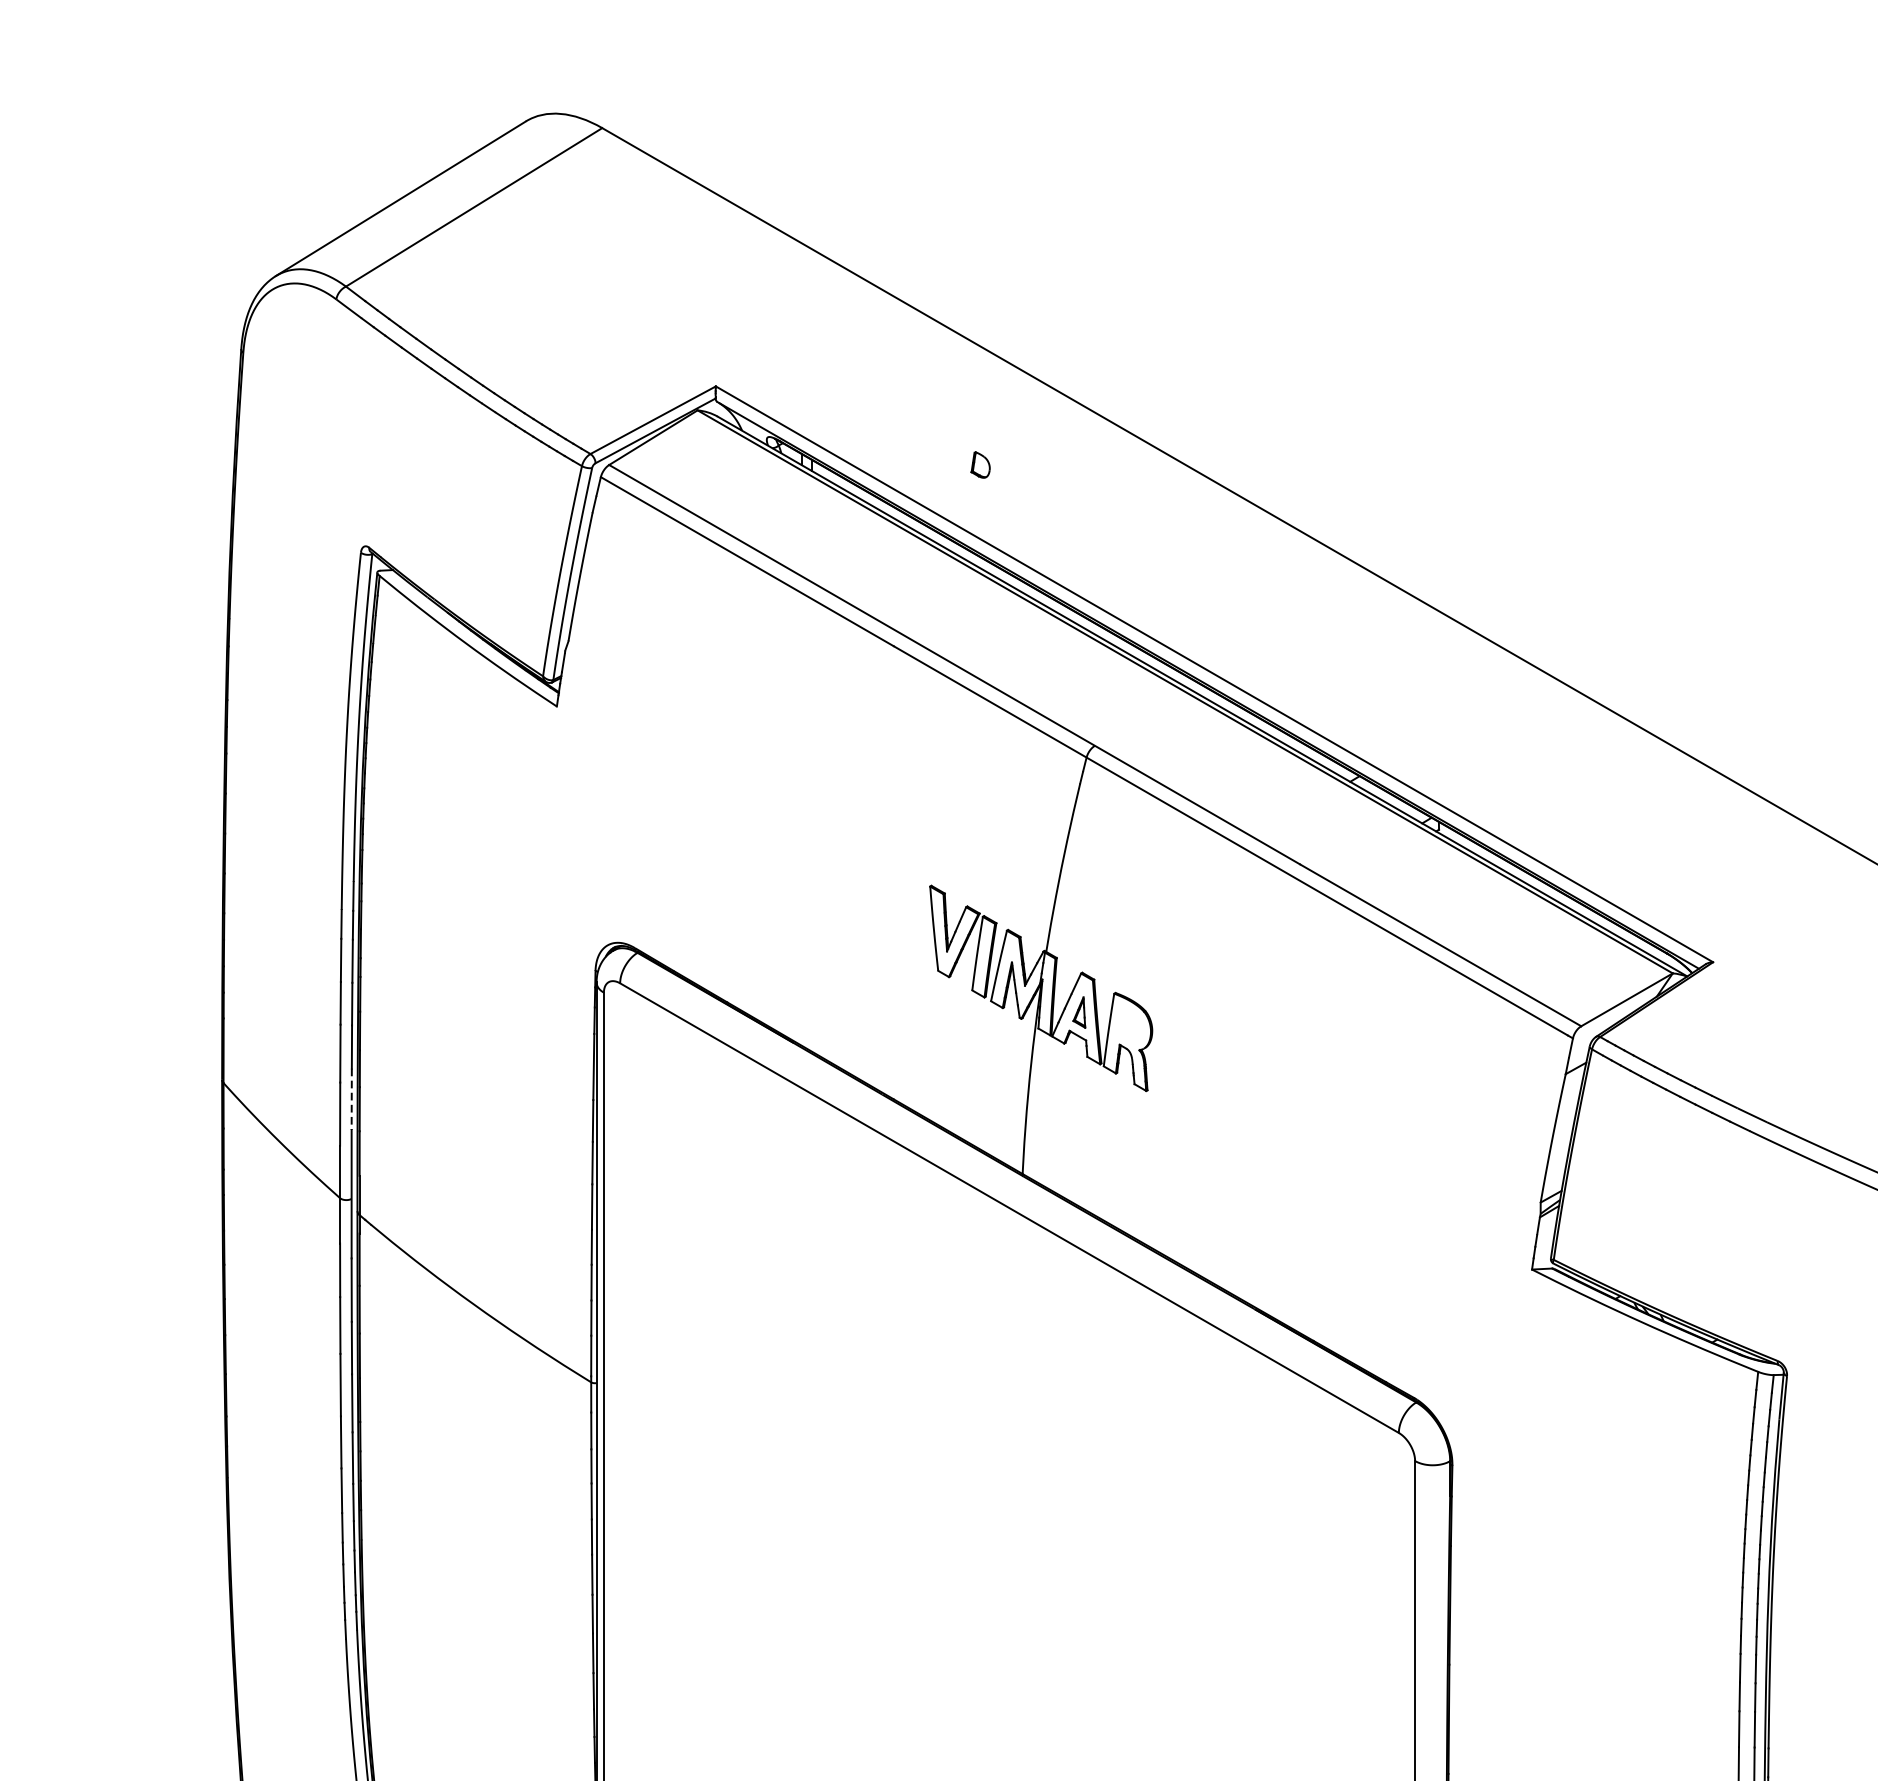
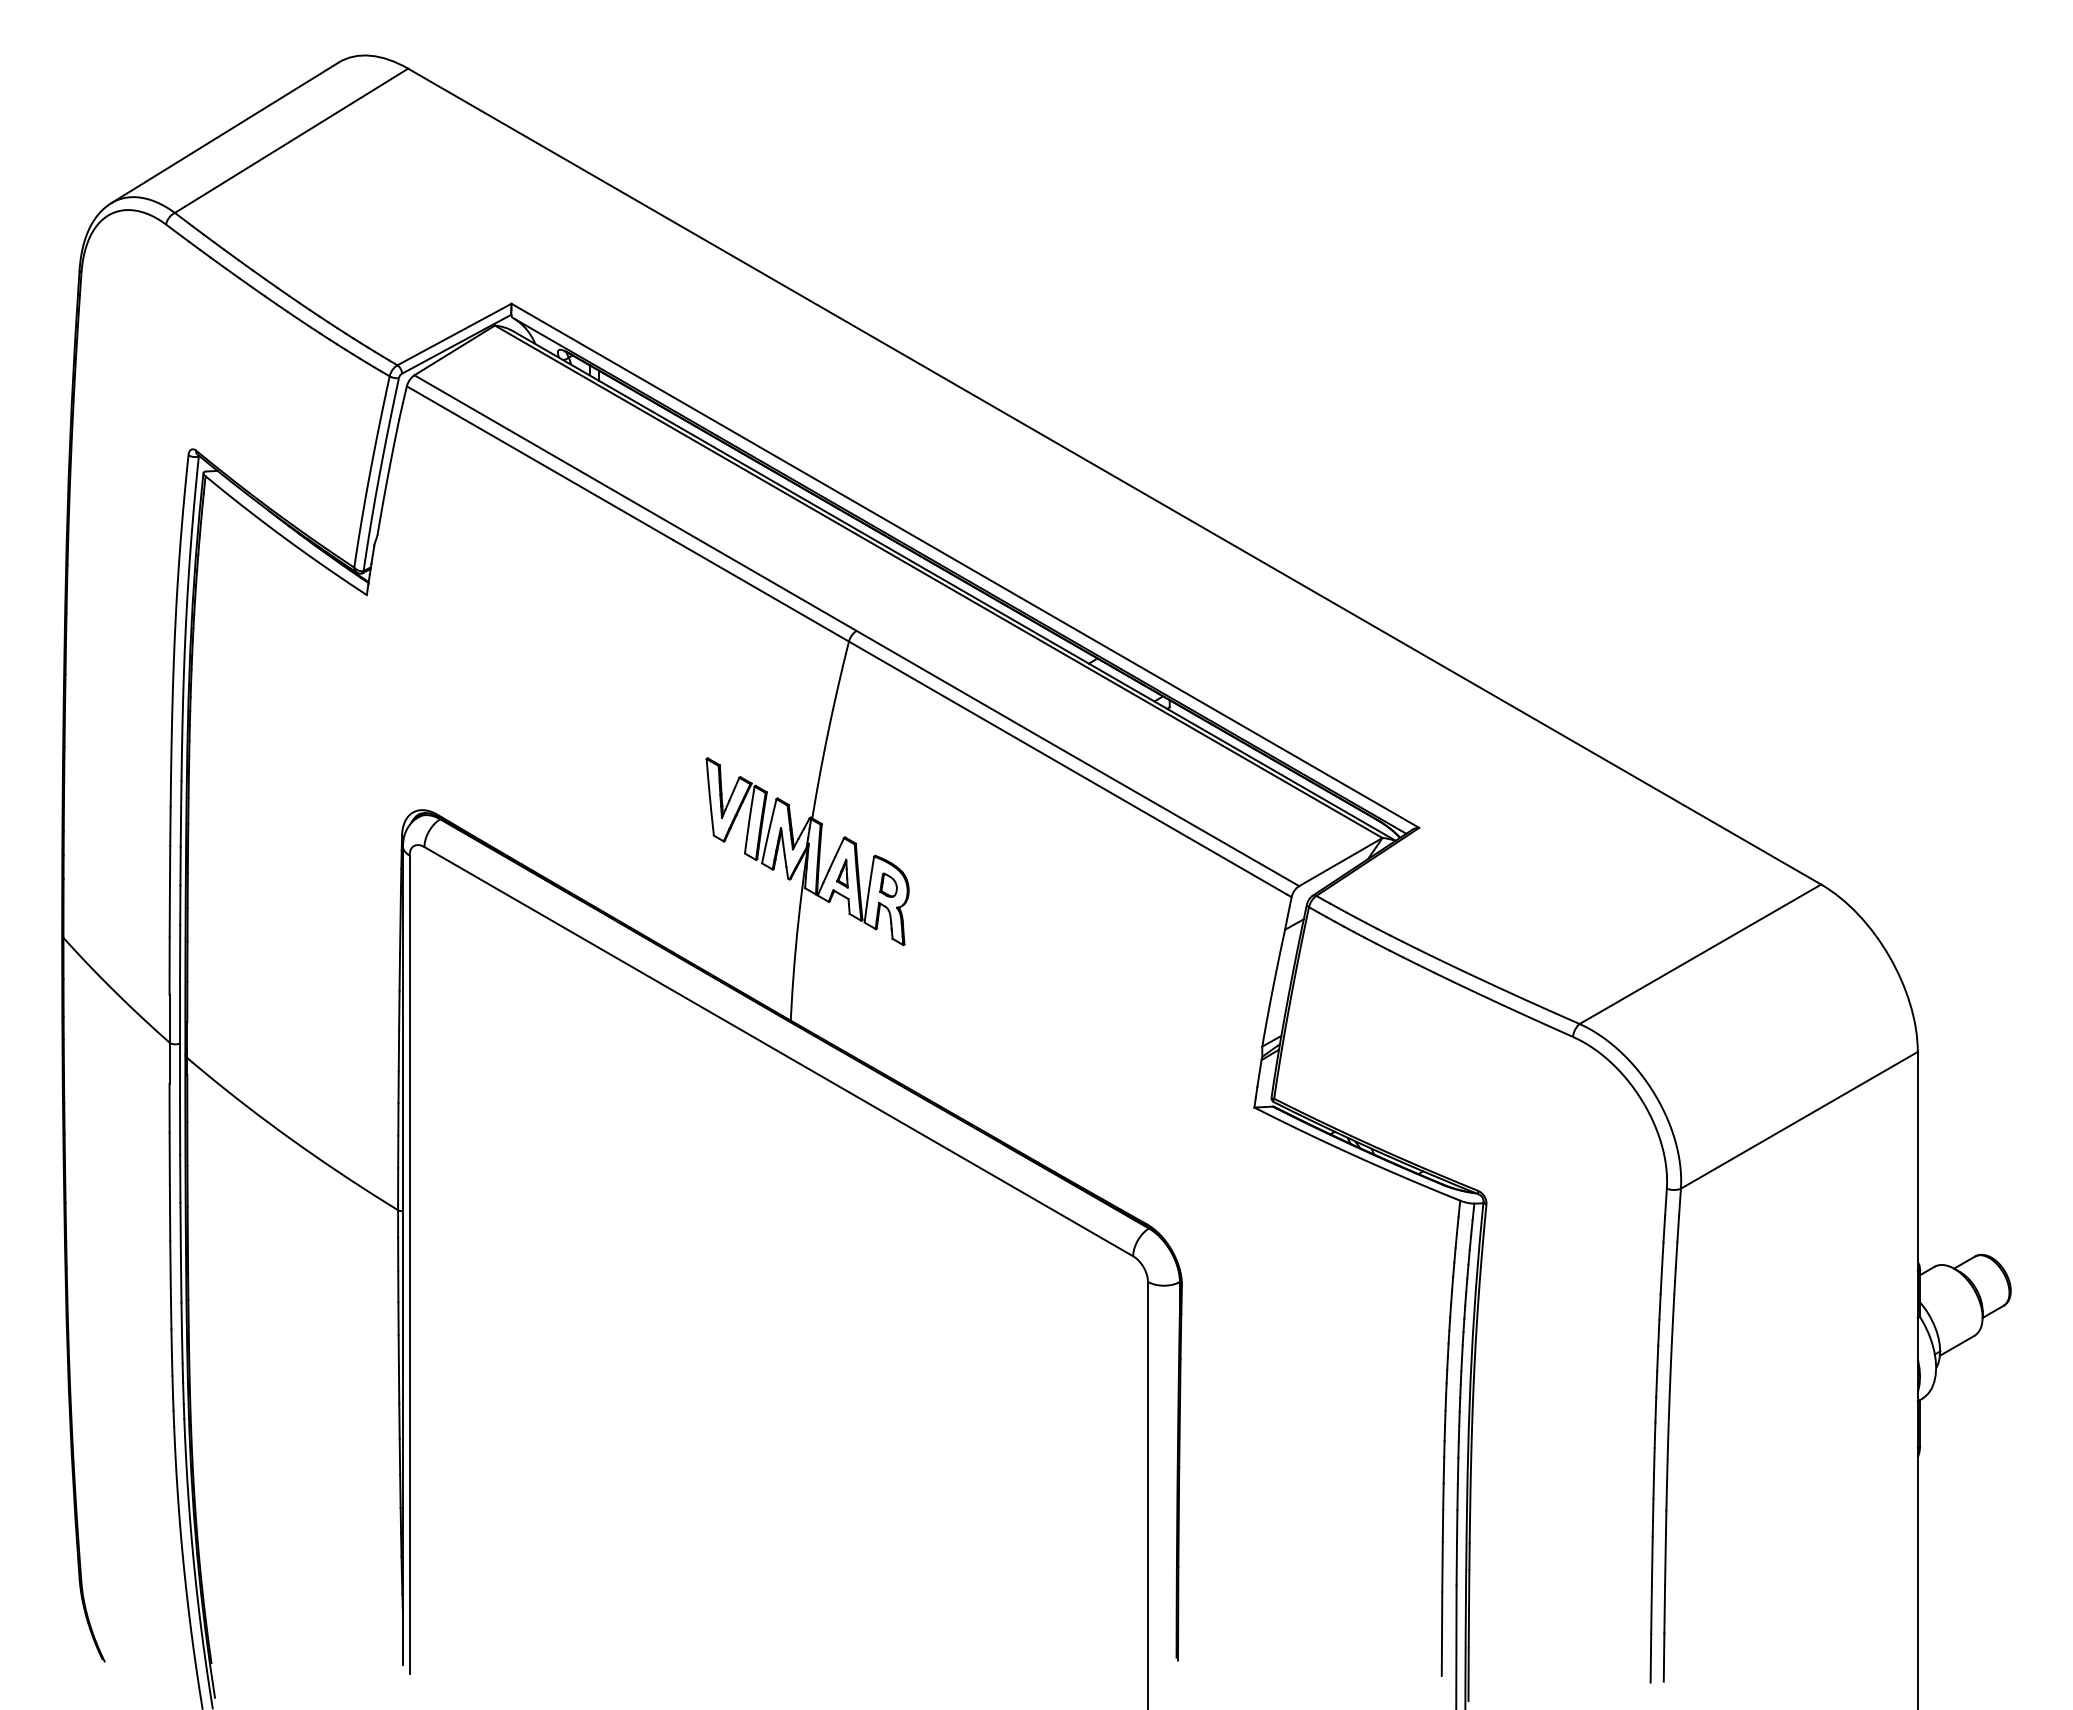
part: (980, 464) -> (888, 884), moved
line: (352, 1099) -> (180, 952), dashed -> solid

